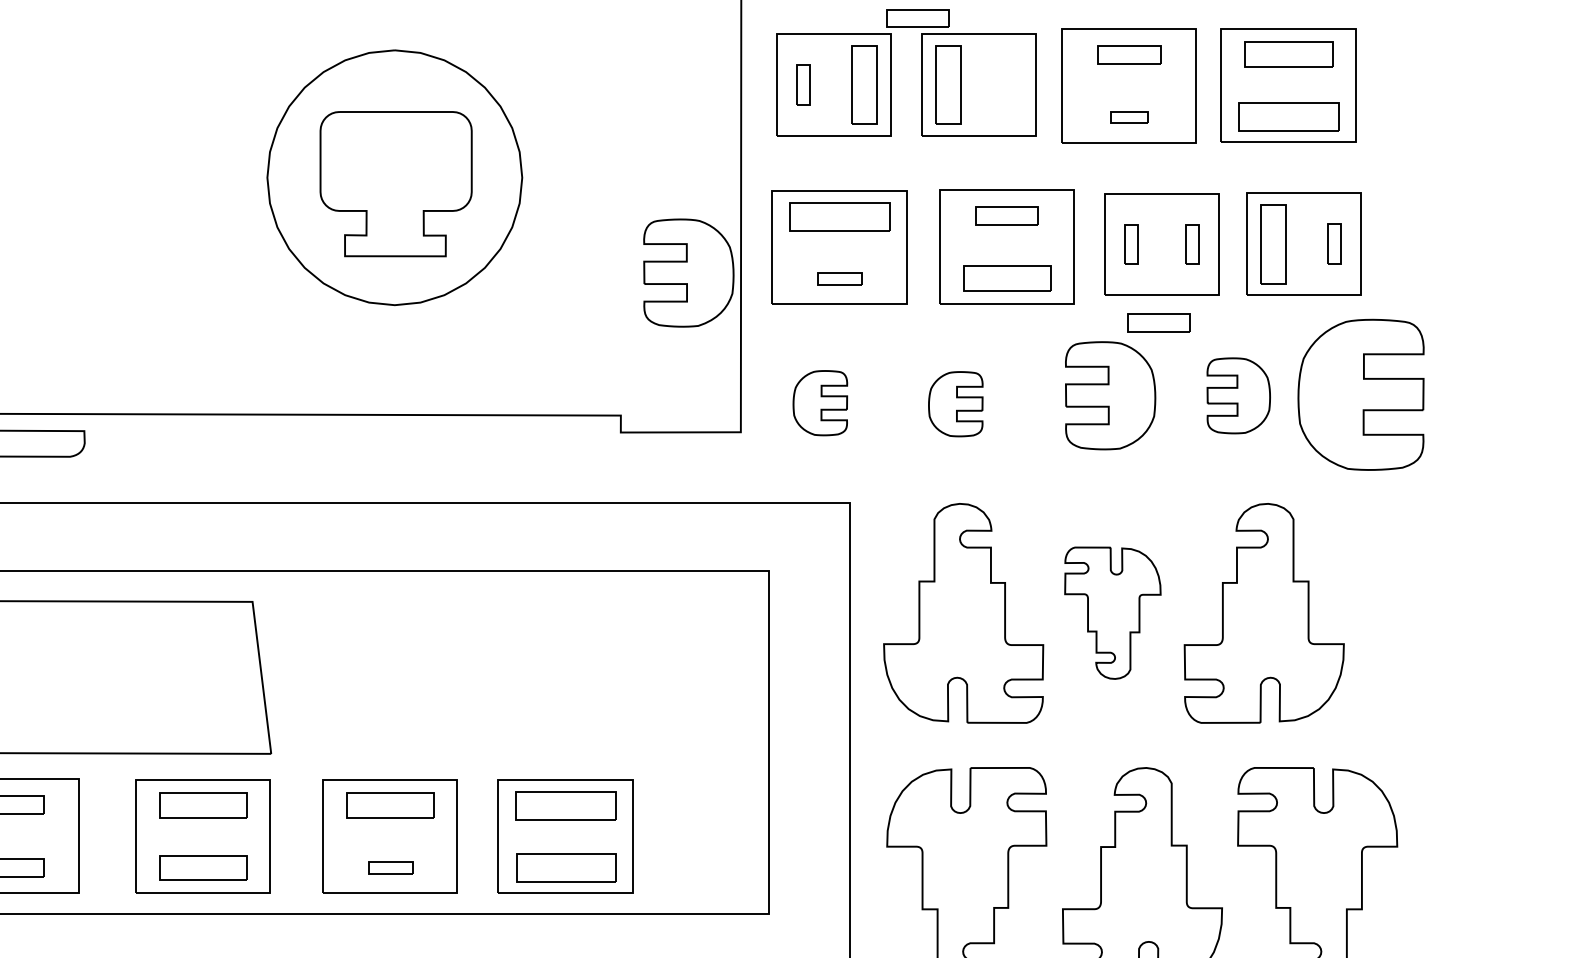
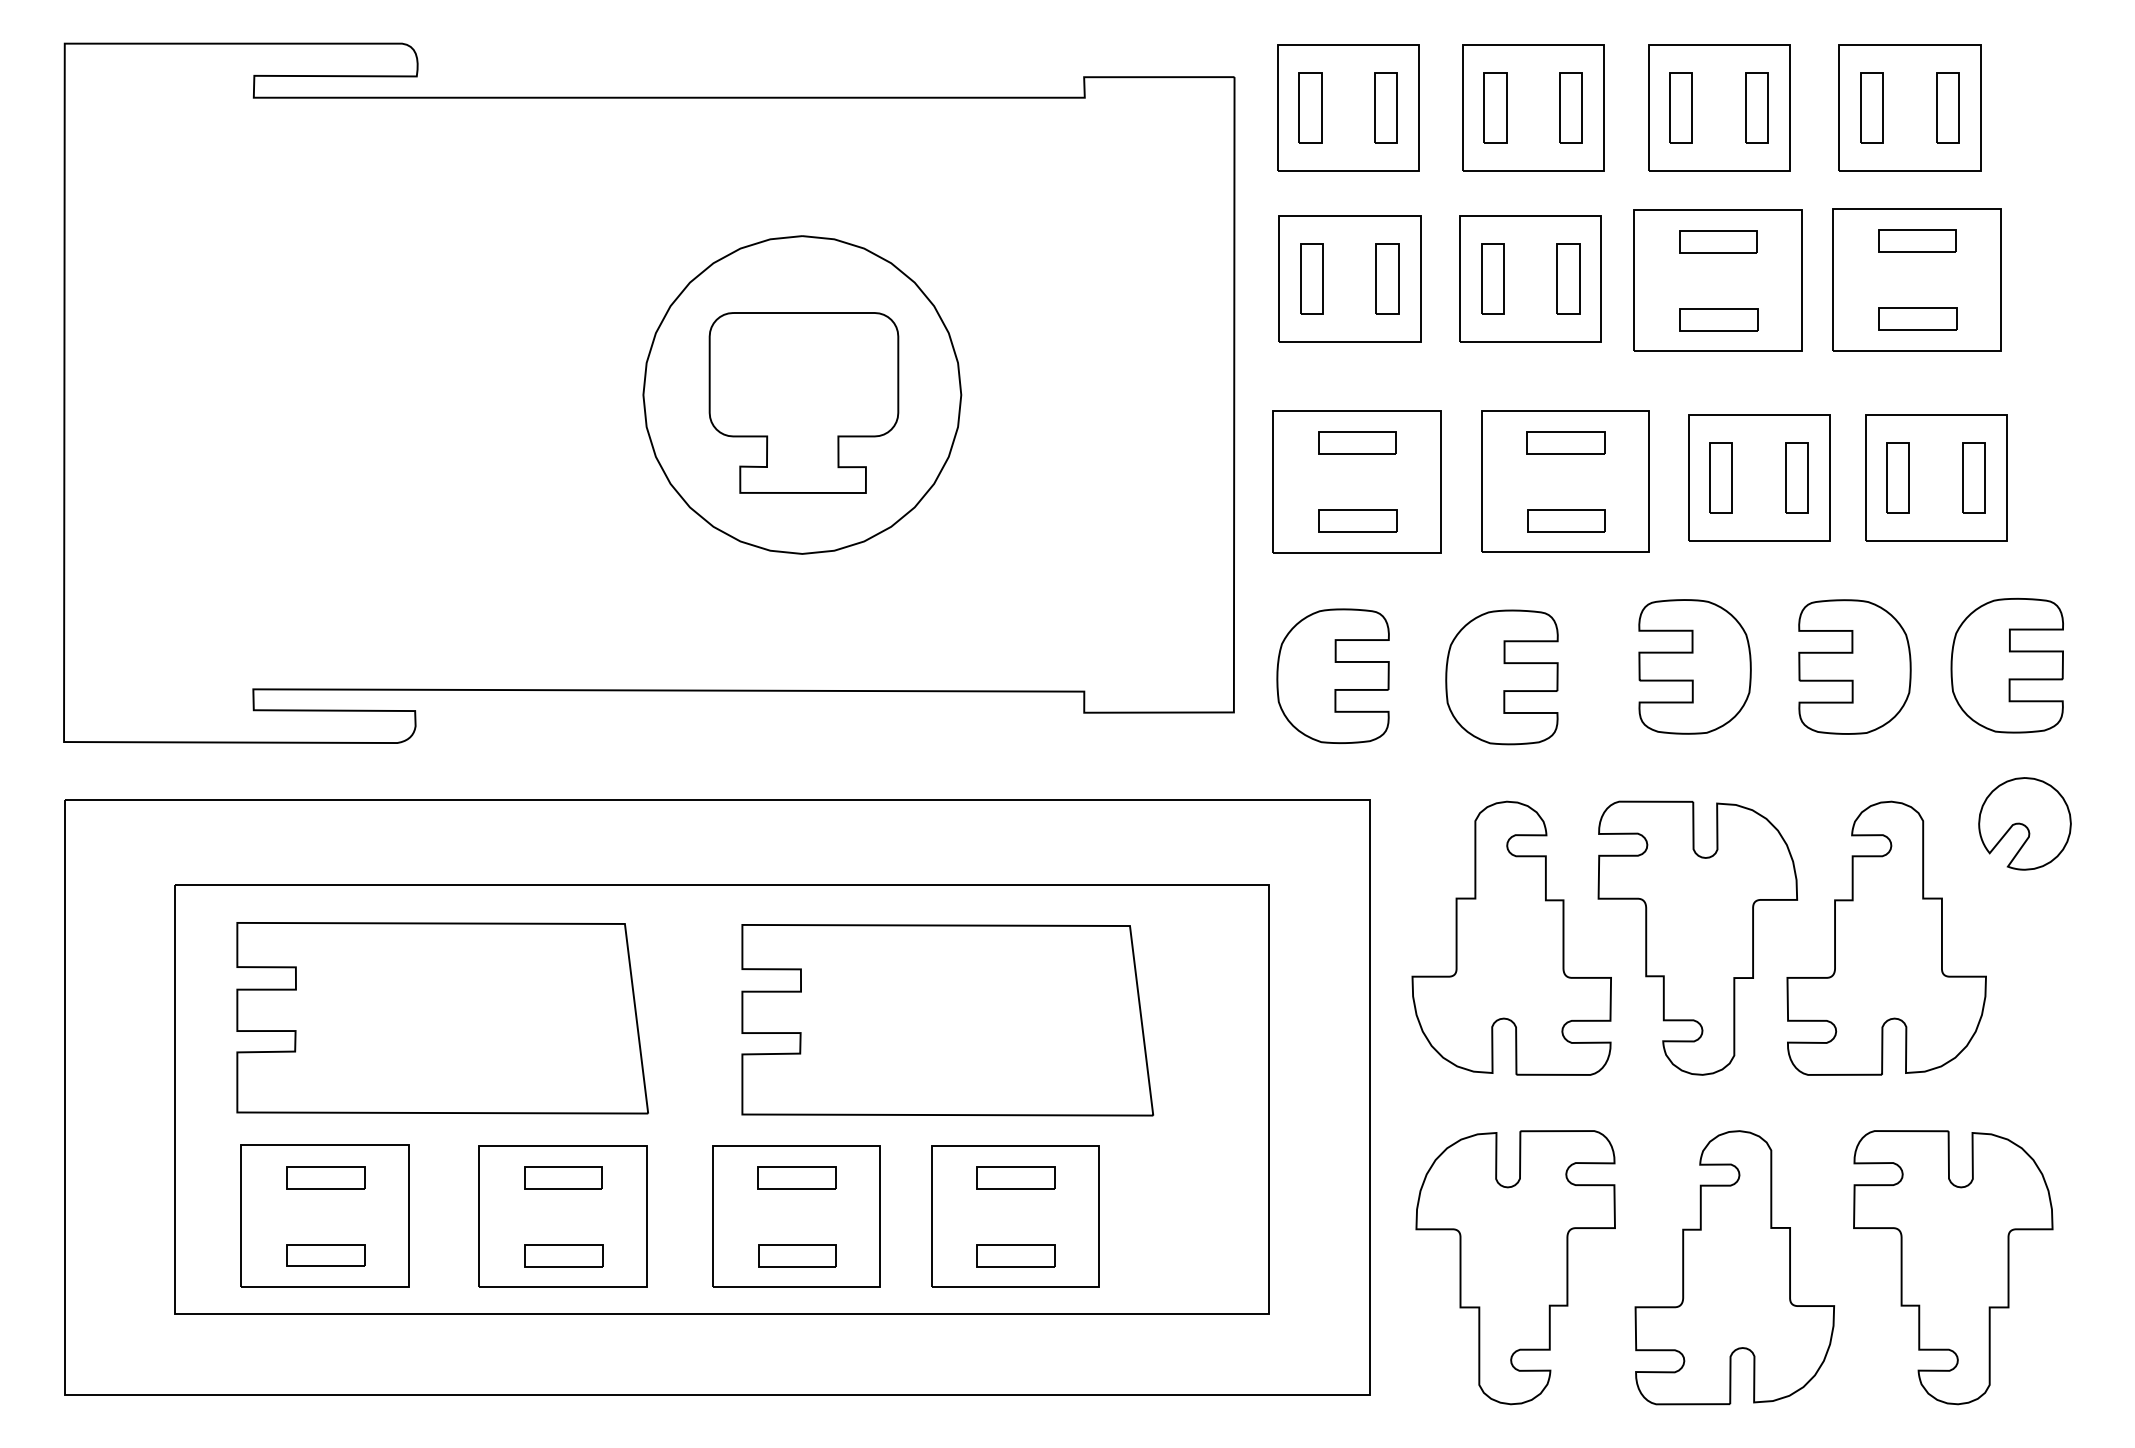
part: (917, 17) -> (1454, 195), removed
part: (1288, 53) -> (1917, 240), size x0.71
part: (803, 84) -> (1311, 278), size x1.43
part: (864, 84) -> (1387, 278), size x0.71
part: (948, 84) -> (1492, 278), size x0.71
part: (1009, 84) -> (1568, 278), added
part: (1288, 116) -> (1917, 318), size x0.62
part: (1129, 117) -> (1718, 319), size x1.67
part: (839, 215) -> (1357, 442), size x0.62
part: (1131, 243) -> (1720, 477), size x1.43
part: (1191, 243) -> (1796, 477), size x1.43
part: (1272, 243) -> (1897, 477), size x0.71
part: (1333, 243) -> (1973, 477), size x1.43
part: (688, 272) -> (1168, 513), removed
part: (839, 278) -> (1357, 520), size x1.43
part: (1007, 278) -> (1566, 520), size x0.71
part: (1158, 322) -> (1754, 575), removed
part: (1360, 394) -> (2006, 665), size x0.71
part: (1238, 395) -> (1854, 666), size x1.43
part: (819, 402) -> (1332, 675), size x1.67
part: (955, 404) -> (1501, 677), size x1.67
part: (1374, 521) -> (2024, 823), added
part: (1112, 612) -> (1697, 937), size x1.67
part: (511, 679) -> (947, 1020), added
part: (203, 805) -> (563, 1177), size x0.71
part: (390, 805) -> (796, 1177), size x0.71
part: (565, 805) -> (1015, 1177), size x0.62
part: (203, 867) -> (563, 1255), size x0.71
part: (390, 867) -> (797, 1255), size x1.43
part: (565, 867) -> (1015, 1255), size x0.62

